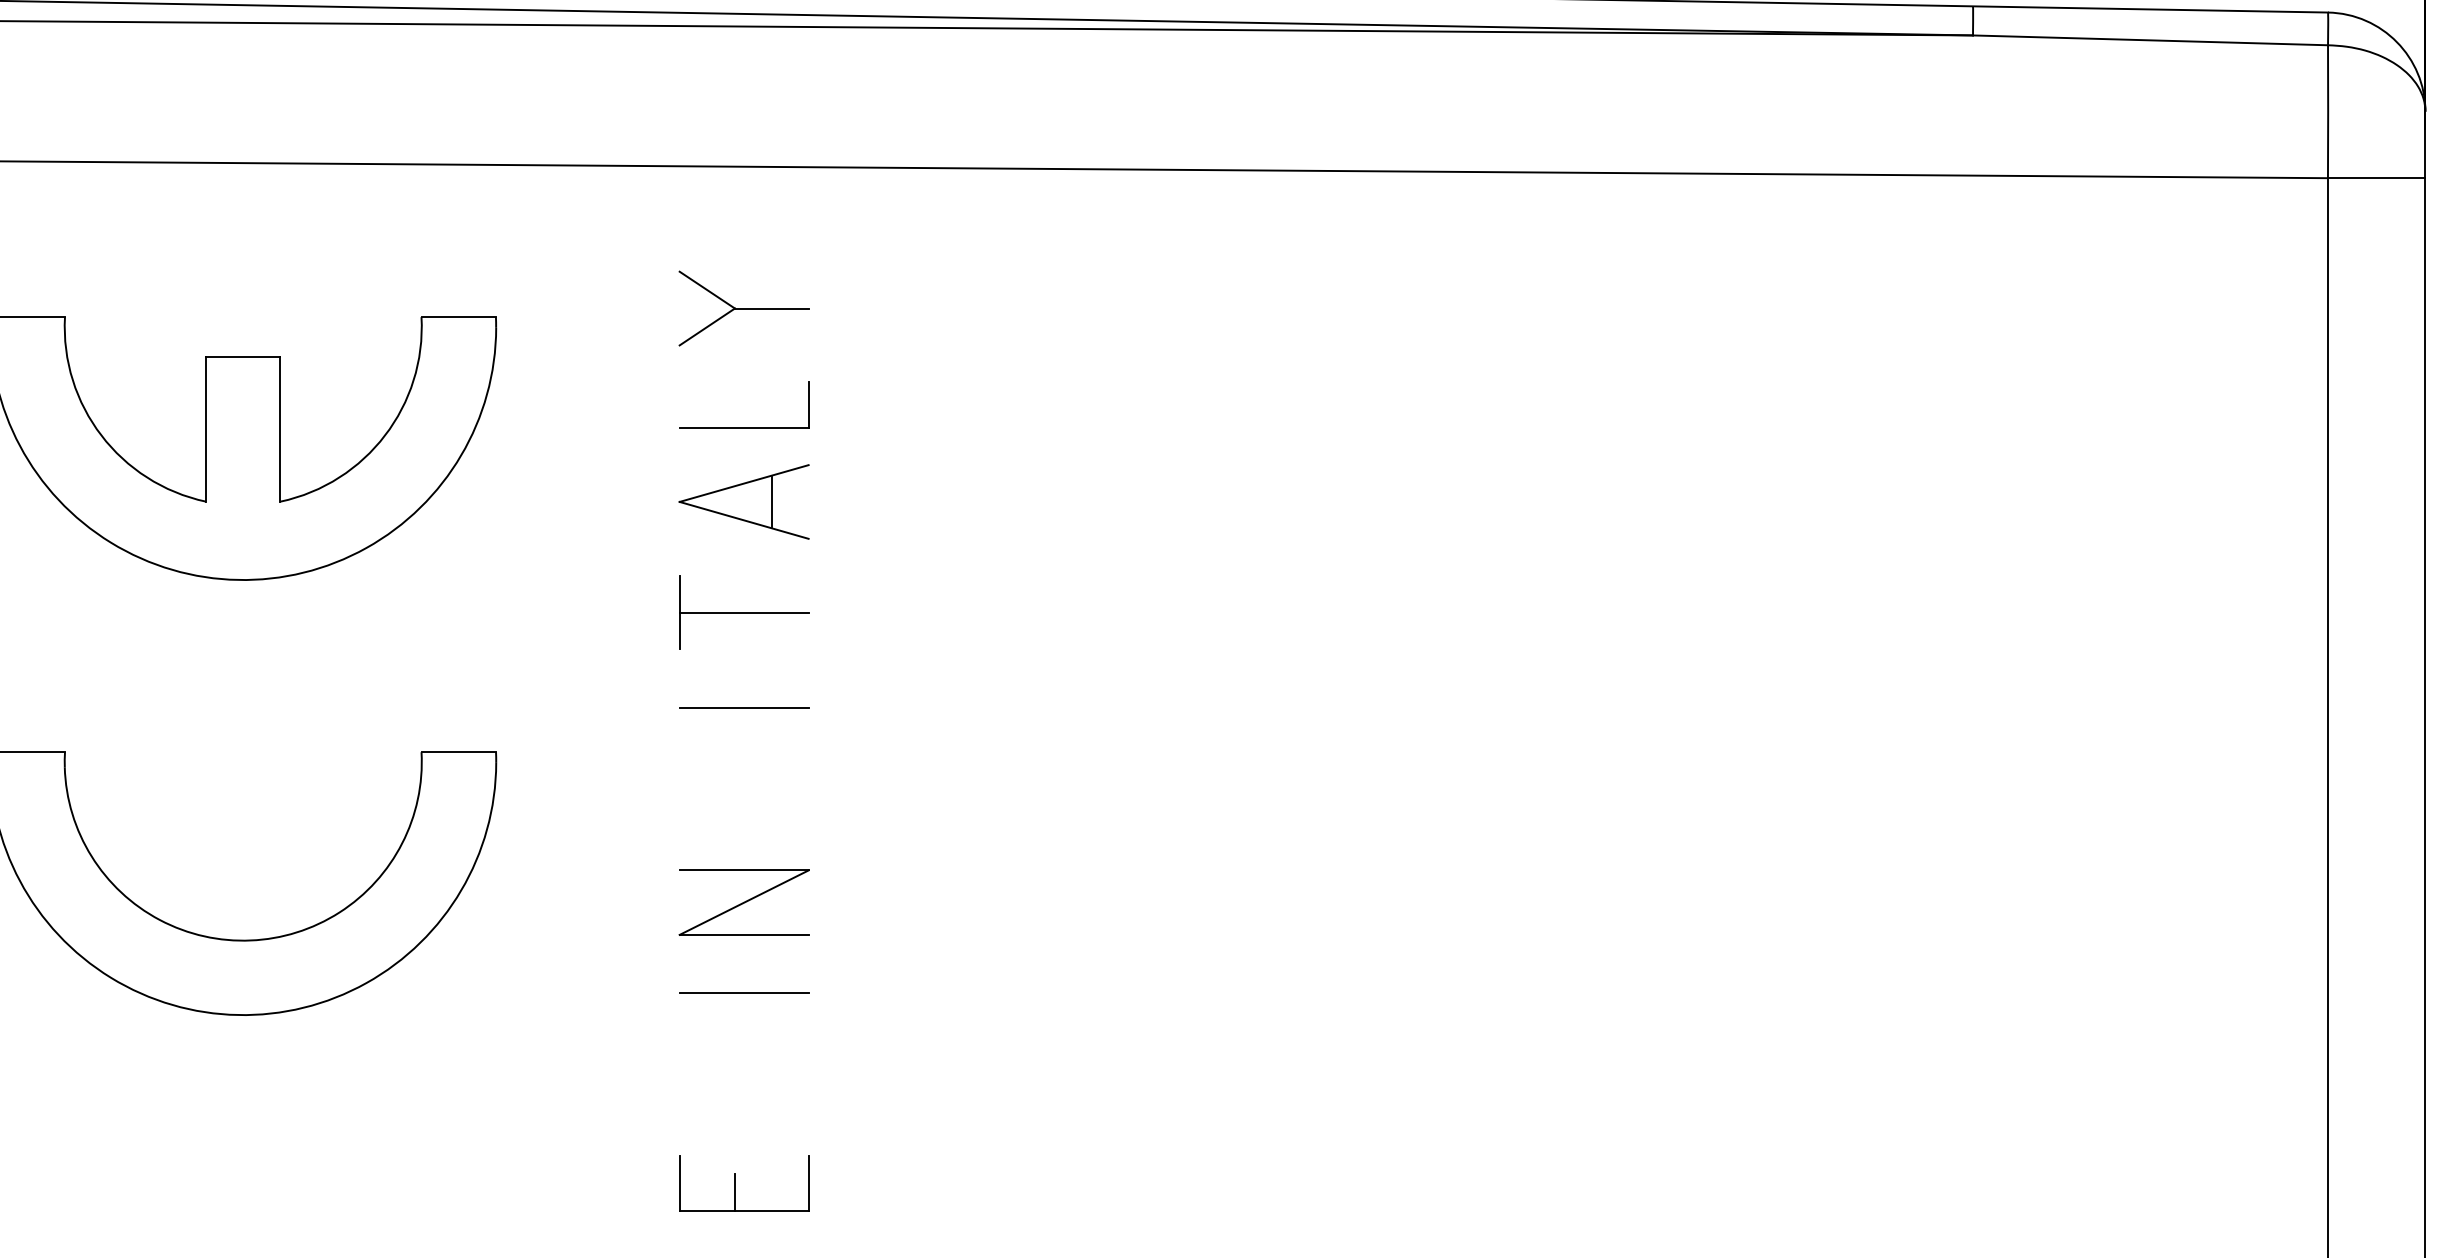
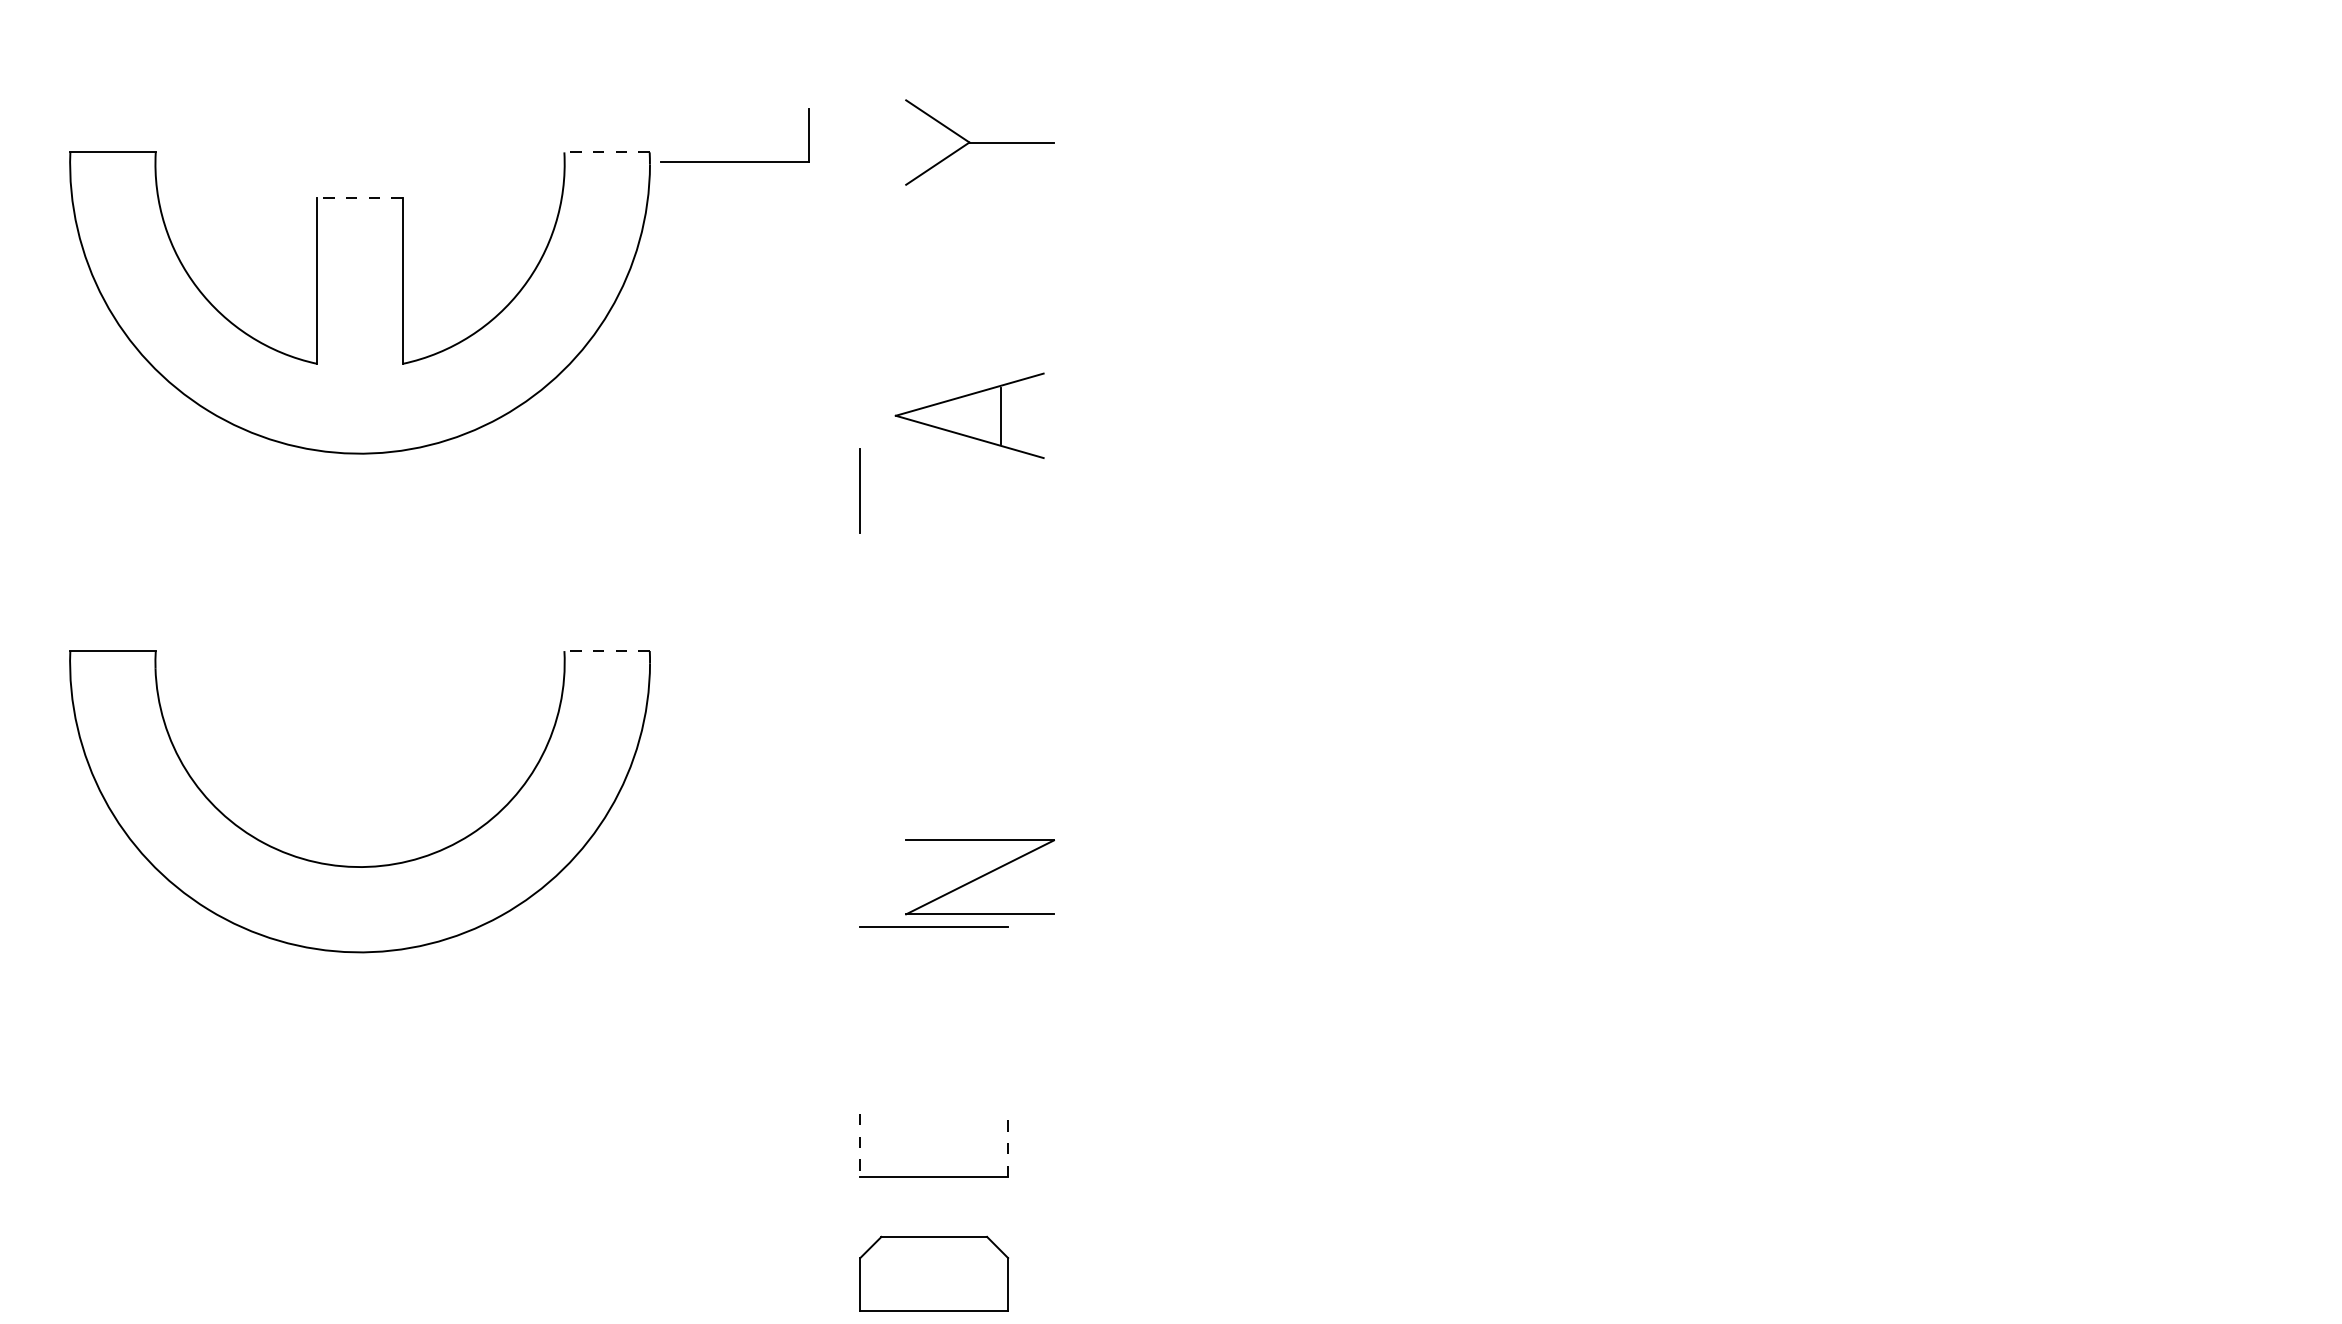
part: (743, 308) -> (979, 142), moved
line: (458, 317) -> (606, 152), solid -> dashed
line: (242, 356) -> (359, 197), solid -> dashed
part: (744, 427) -> (735, 160), moved
part: (743, 501) -> (968, 415), moved
line: (743, 612) -> (933, 490), removed
line: (743, 707) -> (933, 599), removed
line: (458, 752) -> (606, 651), solid -> dashed
part: (743, 902) -> (979, 877), moved
line: (679, 1183) -> (860, 1145), solid -> dashed
line: (808, 1183) -> (1007, 1145), solid -> dashed
line: (734, 1192) -> (923, 1155), removed

